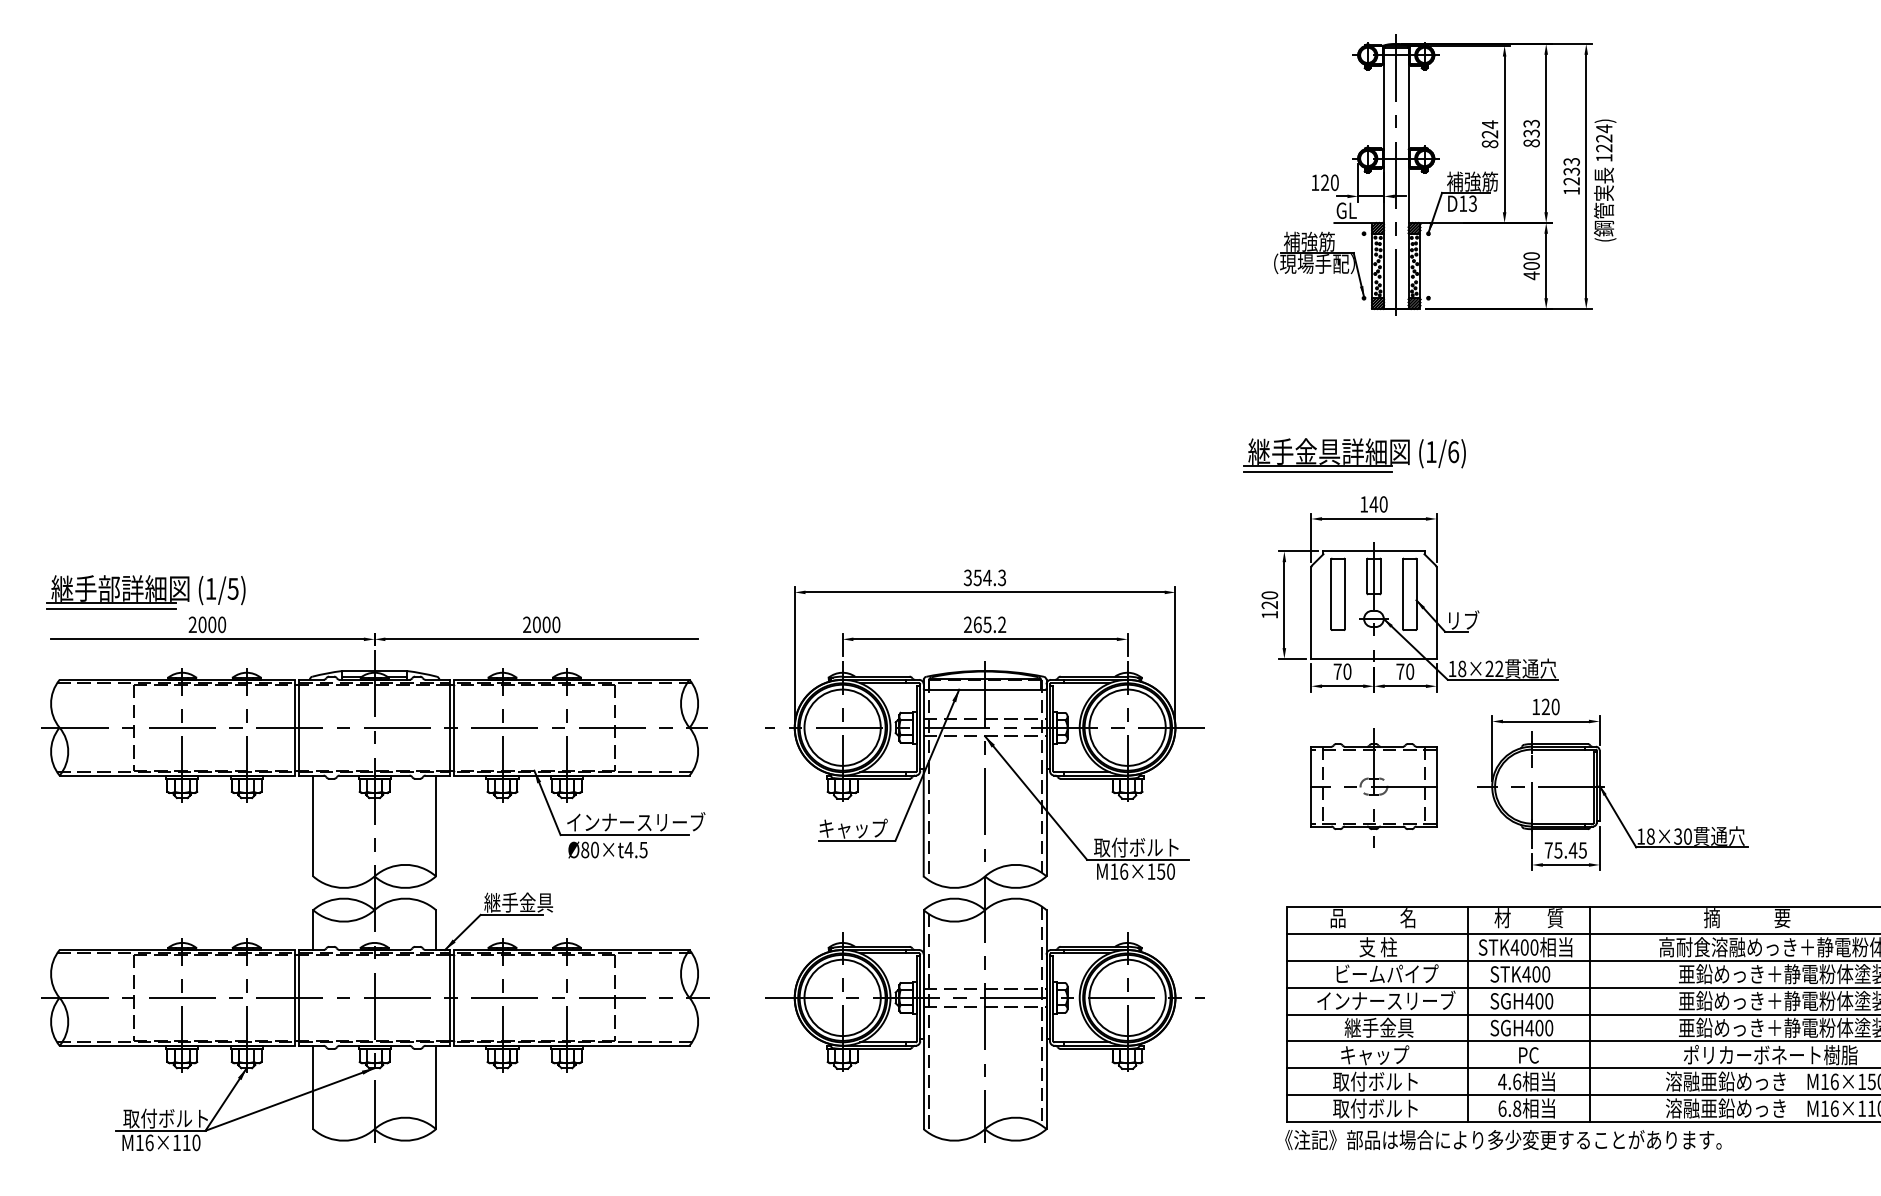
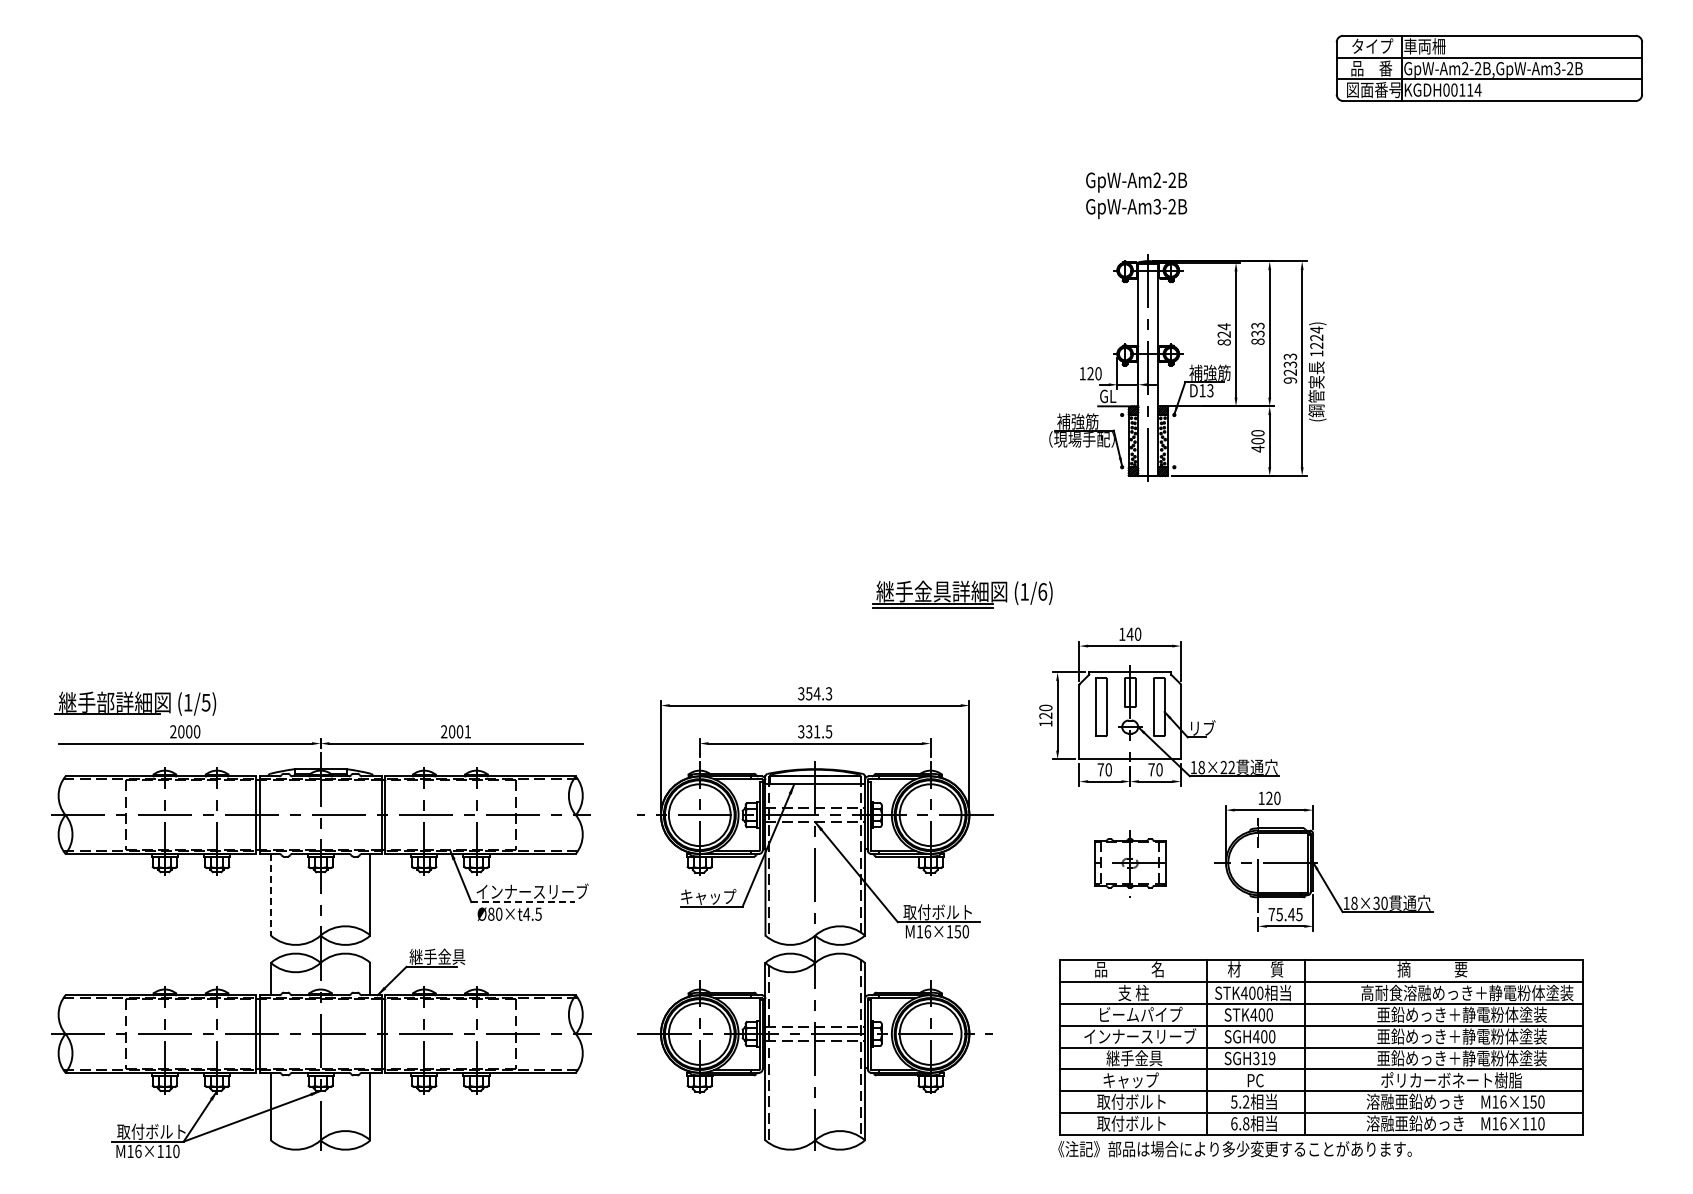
text: (1571, 191) -> (1290, 380), 1233 -> 9233
part: (1354, 455) -> (962, 594), moved
line: (111, 608) -> (107, 718), removed
text: (555, 624) -> (467, 731), 2000 -> 2001
text: (985, 624) -> (815, 731), 265.2 -> 331.5
part: (1373, 788) -> (1129, 864), size x0.7
line: (312, 825) -> (270, 894), solid -> dashed
line: (624, 835) -> (523, 902), solid -> dashed
text: (1538, 1028) -> (1263, 1058), SGH400 -> SGH319
text: (1508, 1081) -> (1239, 1101), 4.6 -> 5.2

